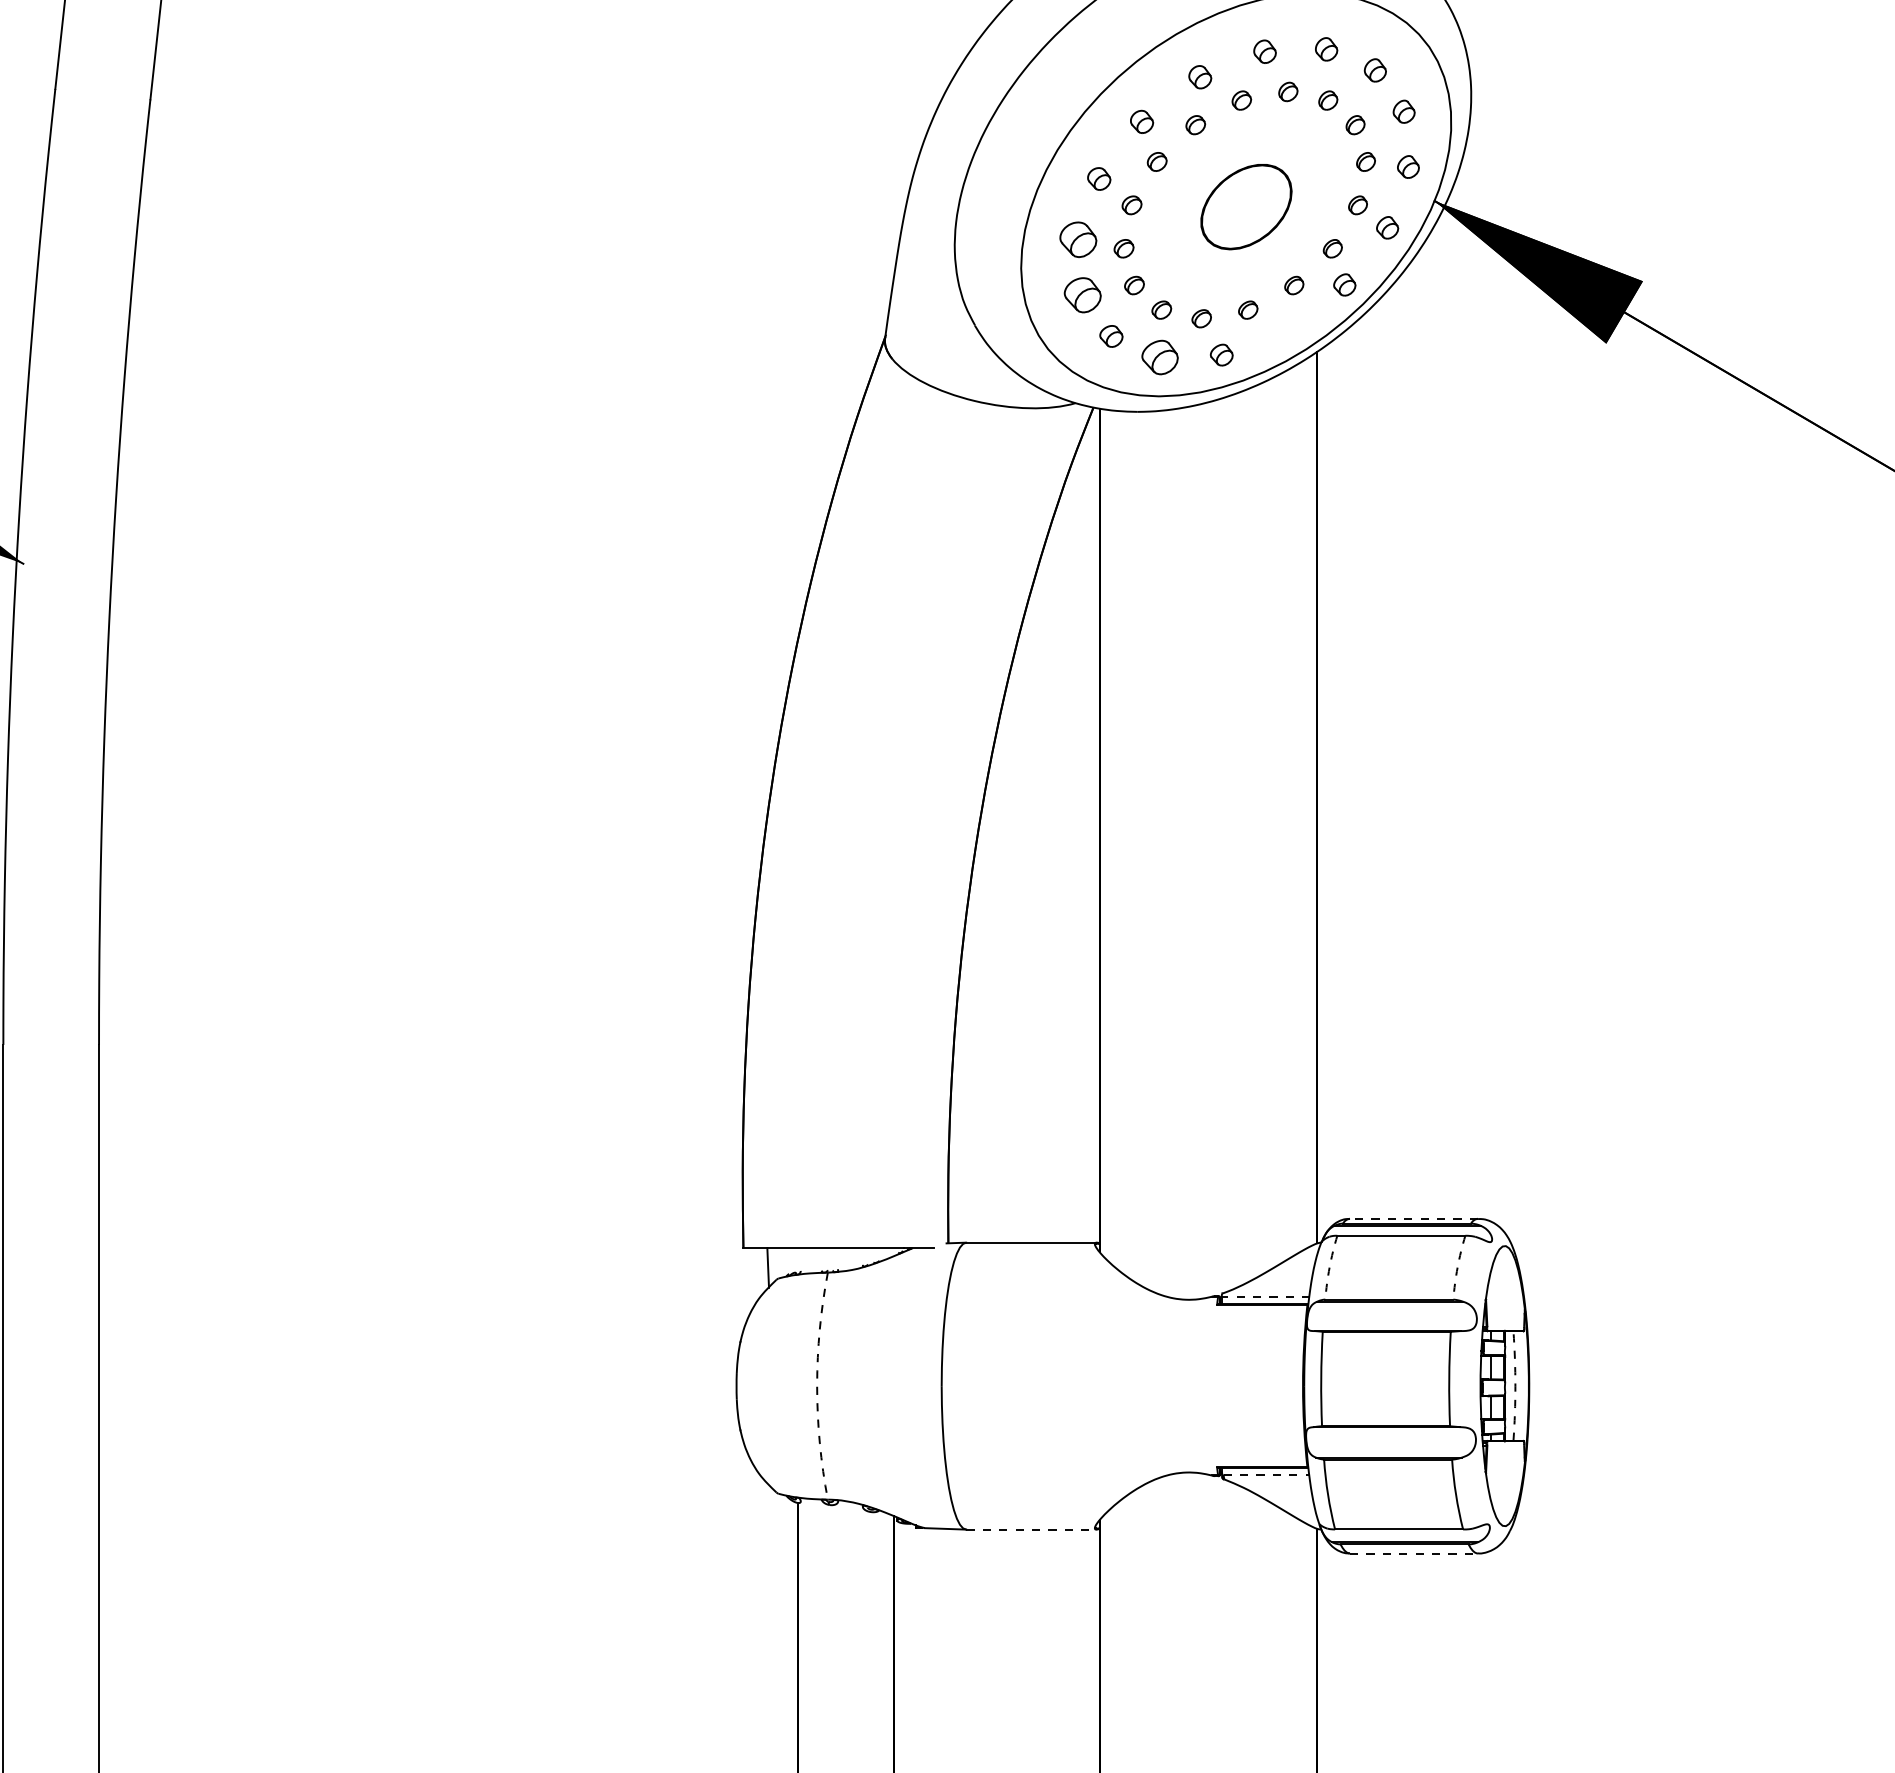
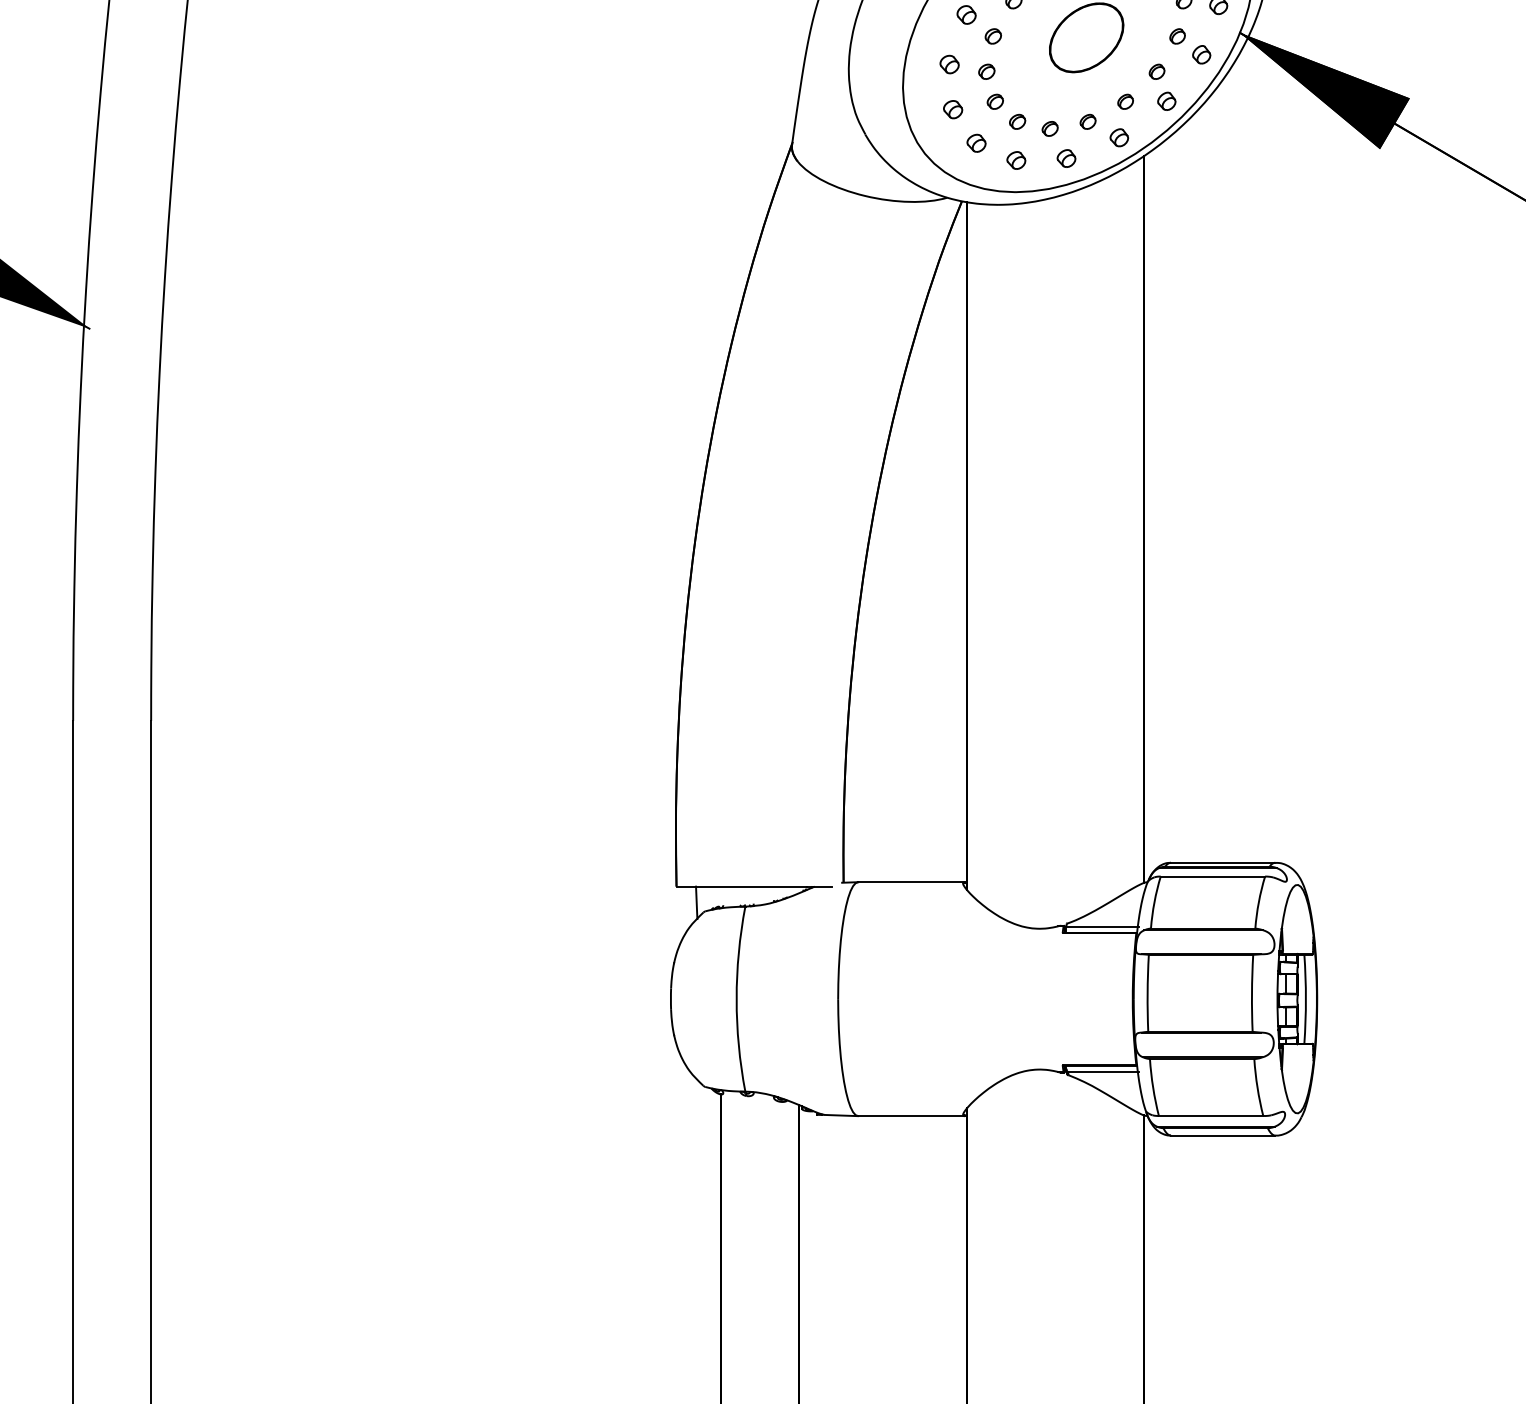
part: (1078, 239) -> (949, 64), size x0.62
part: (1082, 294) -> (952, 109), size x0.62
part: (1286, 329) -> (1119, 137), added
part: (1160, 357) -> (1016, 160), size x0.62
line: (1413, 1218) -> (1222, 862), dashed -> solid
arc: (1329, 1267) -> (1154, 902), dashed -> solid
arc: (1457, 1267) -> (1258, 902), dashed -> solid
line: (1265, 1297) -> (1102, 926), dashed -> solid
arc: (817, 1386) -> (736, 999), dashed -> solid
arc: (1515, 1386) -> (1305, 999), dashed -> solid
line: (1267, 1474) -> (1103, 1071), dashed -> solid
line: (1032, 1529) -> (912, 1116), dashed -> solid
line: (1414, 1553) -> (1223, 1135), dashed -> solid

